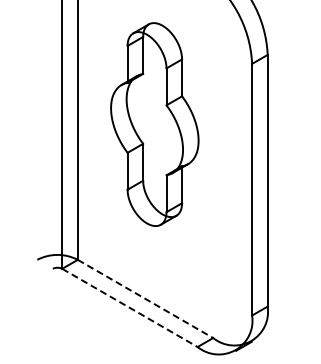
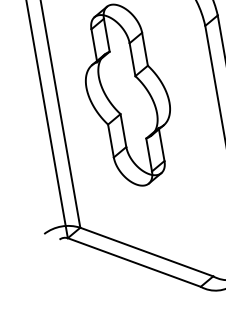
line: (145, 299) -> (146, 252), dashed -> solid
line: (130, 308) -> (134, 262), dashed -> solid

